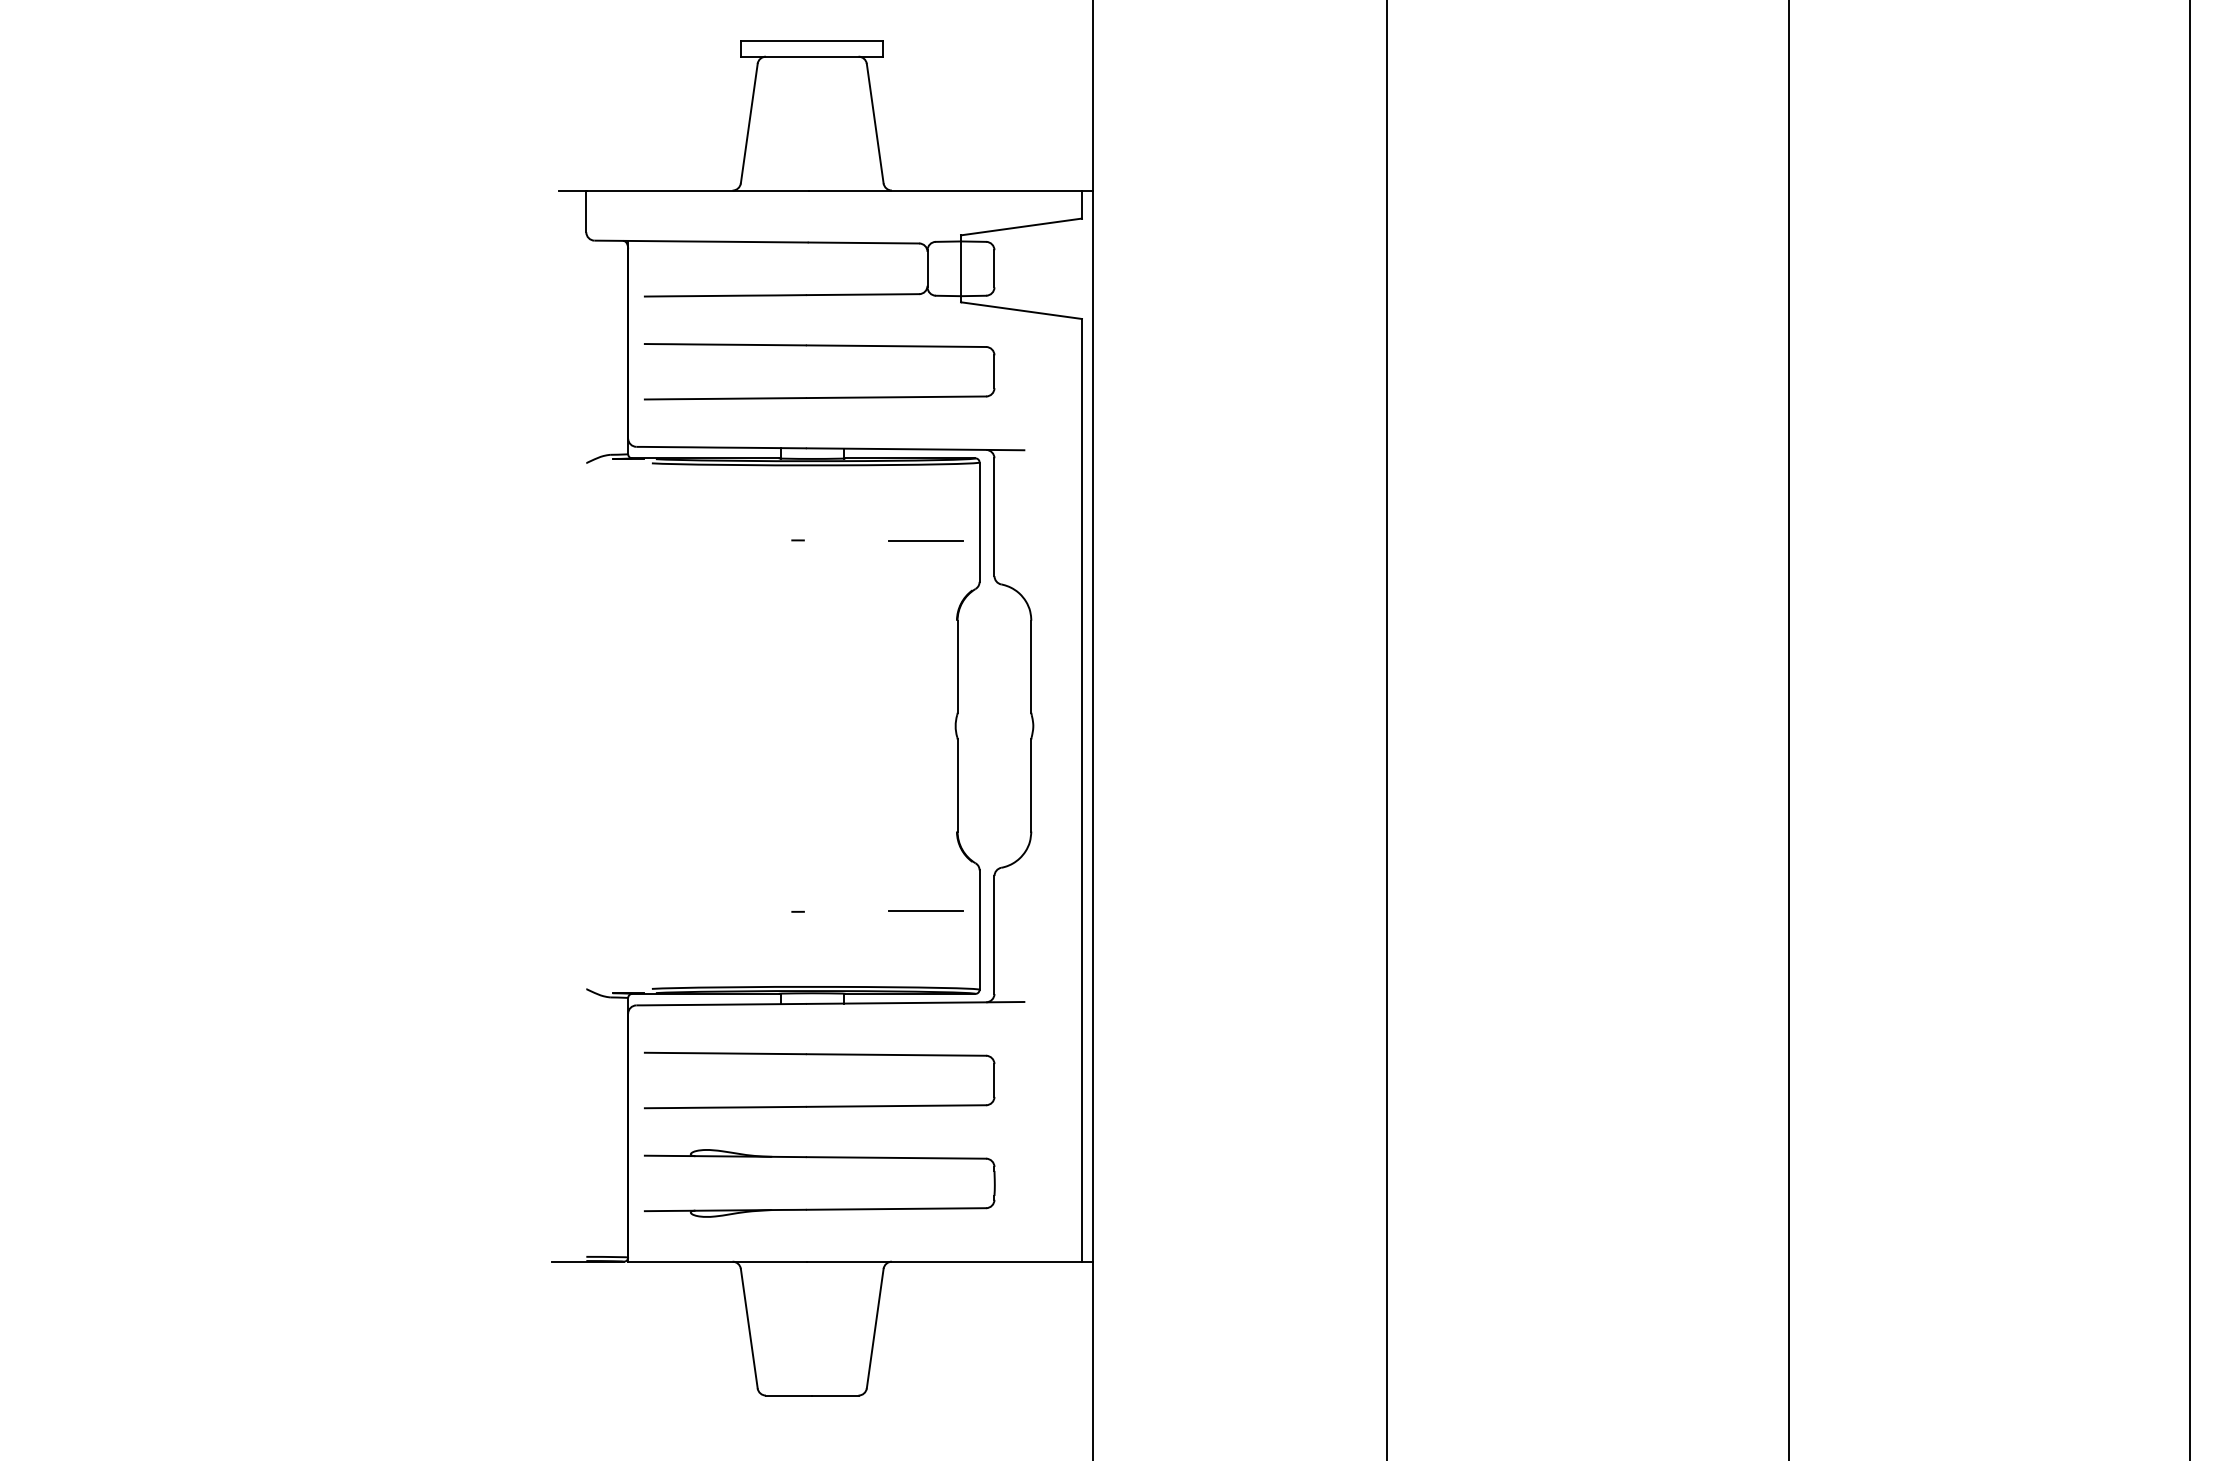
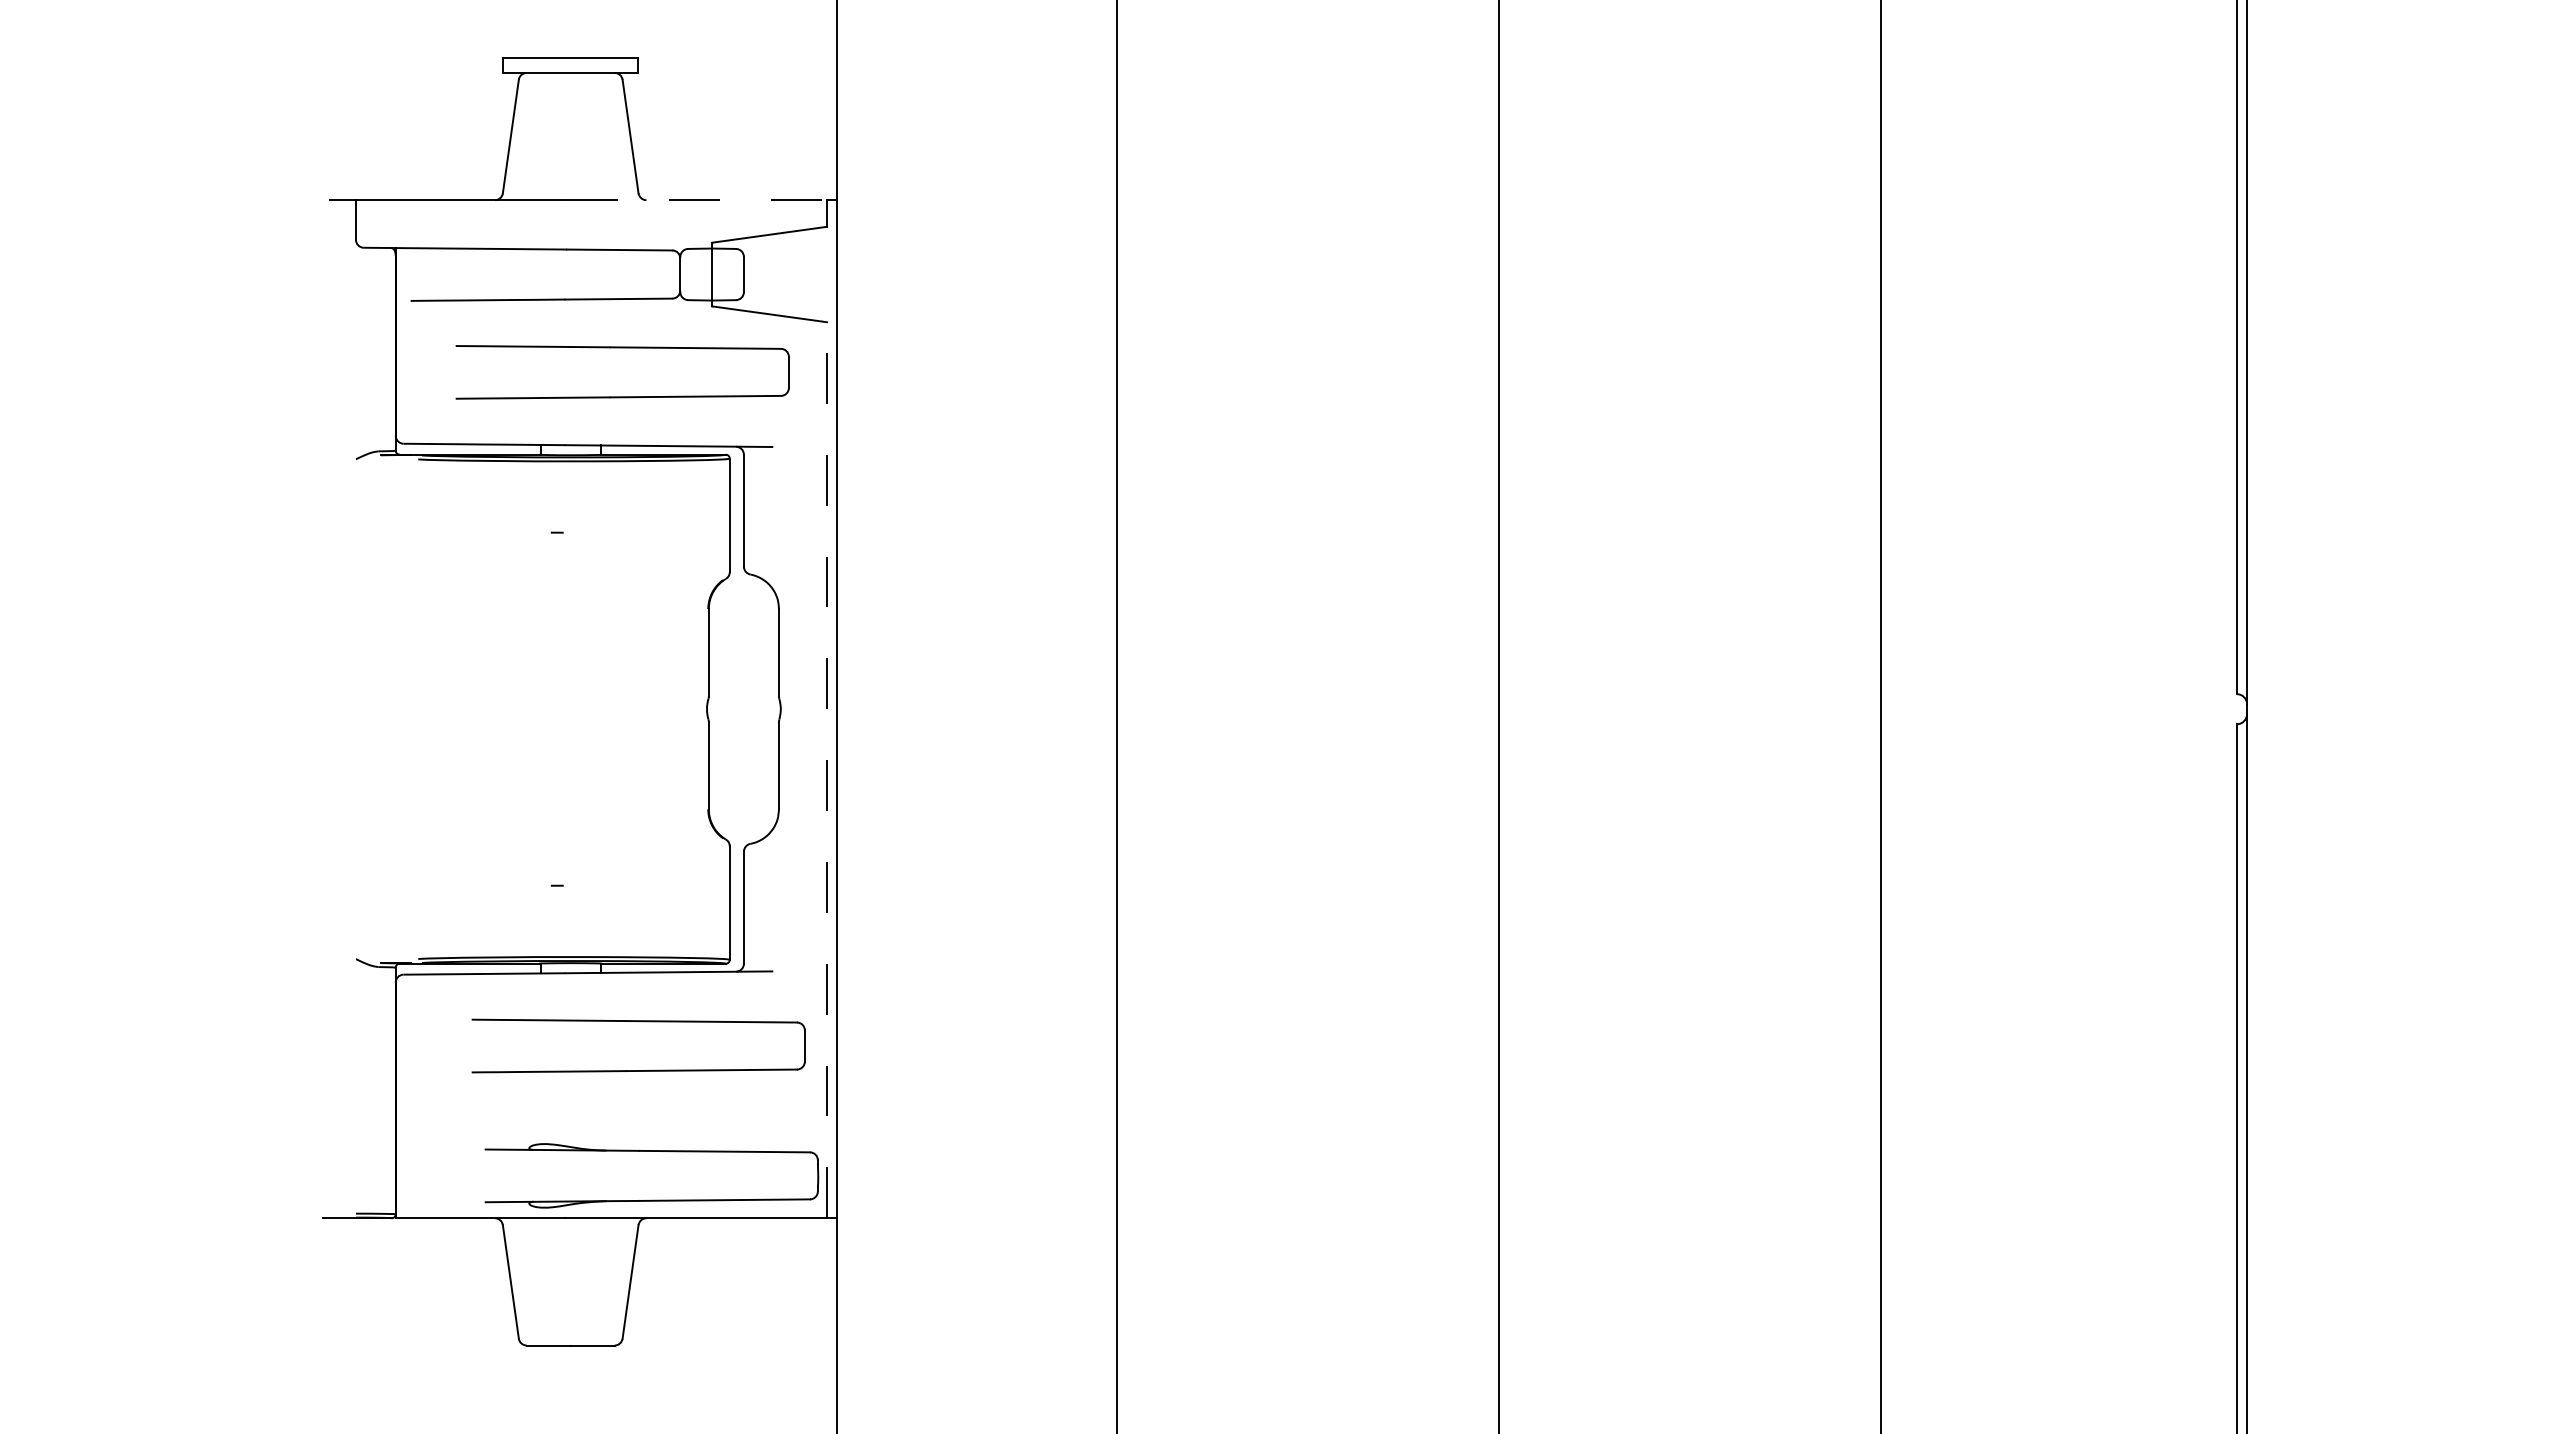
line: (945, 190) -> (697, 200), solid -> dashed
part: (819, 346) -> (622, 348), moved
line: (926, 541) -> (679, 533), removed
line: (1082, 790) -> (827, 770), solid -> dashed
line: (926, 911) -> (679, 885), removed
part: (820, 1055) -> (639, 1022), moved
part: (819, 1157) -> (651, 1151), moved

